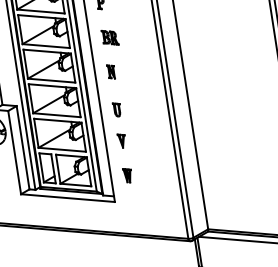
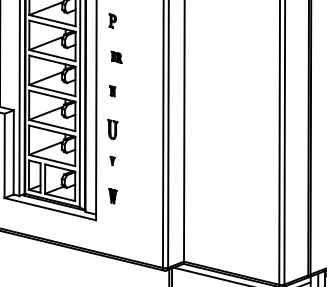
part: (109, 38) -> (116, 57), size x0.7
part: (111, 72) -> (112, 91), size x0.7
part: (117, 109) -> (112, 129), size x1.4
part: (121, 140) -> (112, 160), size x0.6

